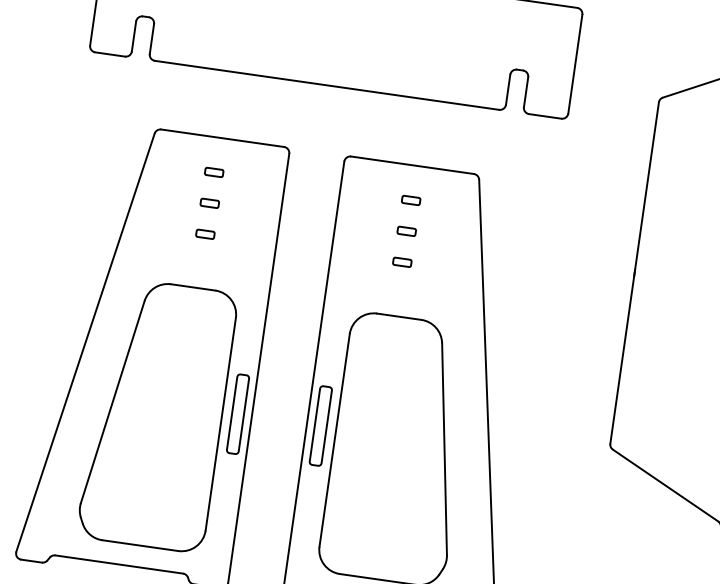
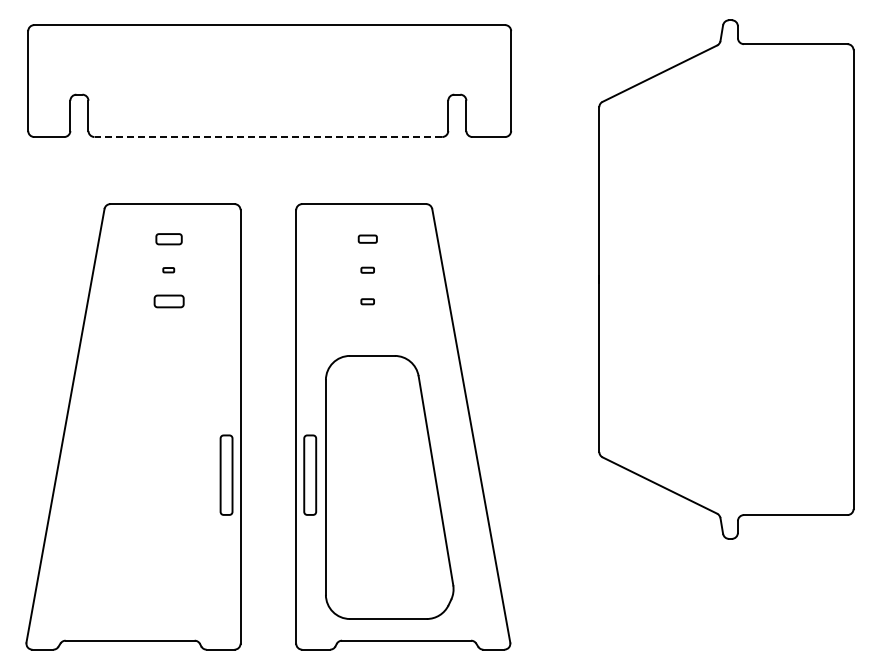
line: (327, 85) -> (268, 137), solid -> dashed
part: (213, 171) -> (168, 238), size x1.4
part: (209, 202) -> (168, 269), size x0.6
part: (406, 230) -> (367, 269), size x0.7
part: (205, 234) -> (168, 301), size x1.6
part: (402, 262) -> (367, 301), size x0.7
part: (157, 415) -> (146, 487), removed

